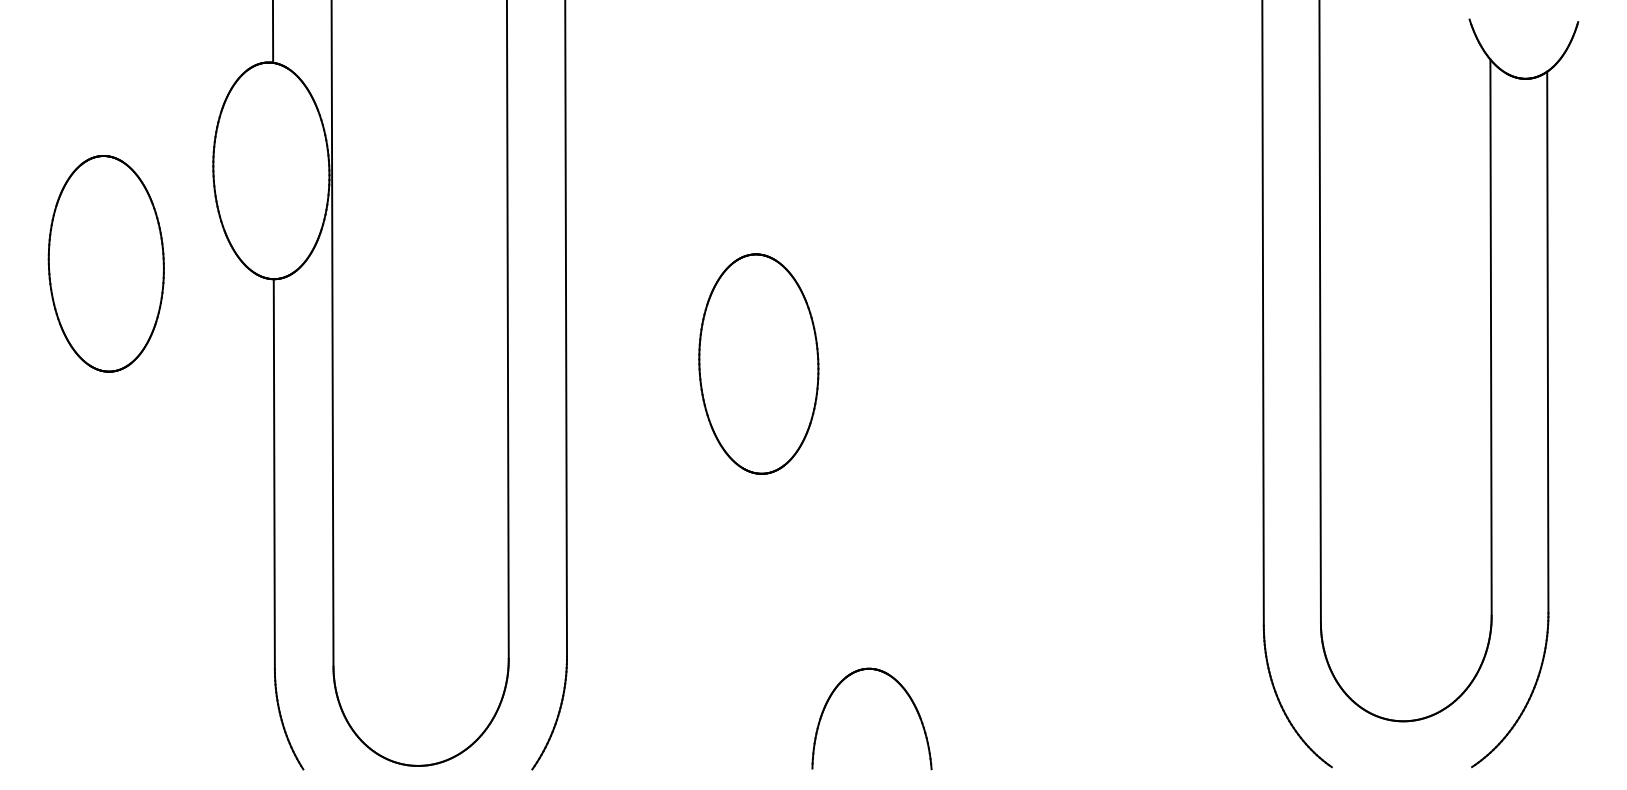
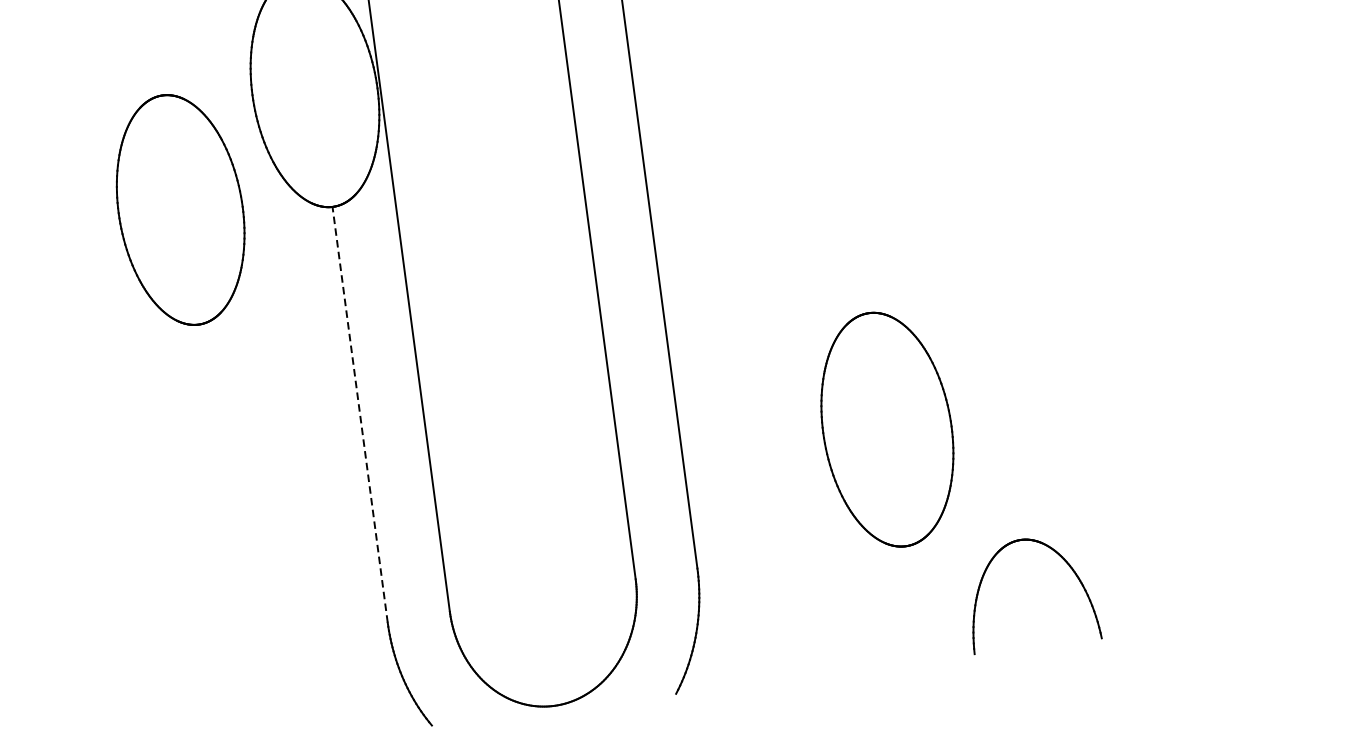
part: (105, 263) -> (179, 209), moved
part: (758, 363) -> (886, 429), moved
line: (274, 473) -> (360, 414), solid -> dashed

